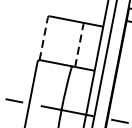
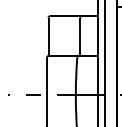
line: (43, 38) -> (48, 36), dashed -> solid
line: (79, 45) -> (80, 36), dashed -> solid

